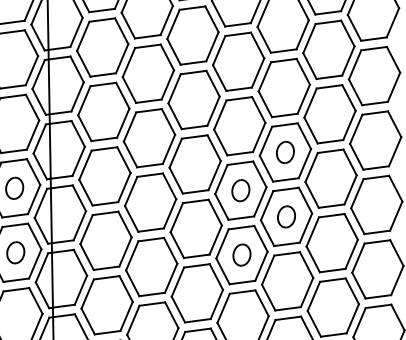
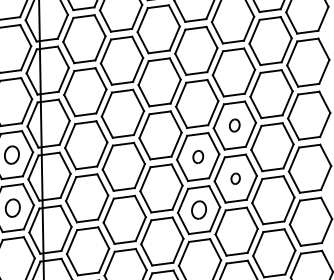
part: (284, 152) -> (234, 125), size x0.7
part: (241, 190) -> (198, 156), size x0.7
part: (286, 216) -> (235, 178), size x0.6

